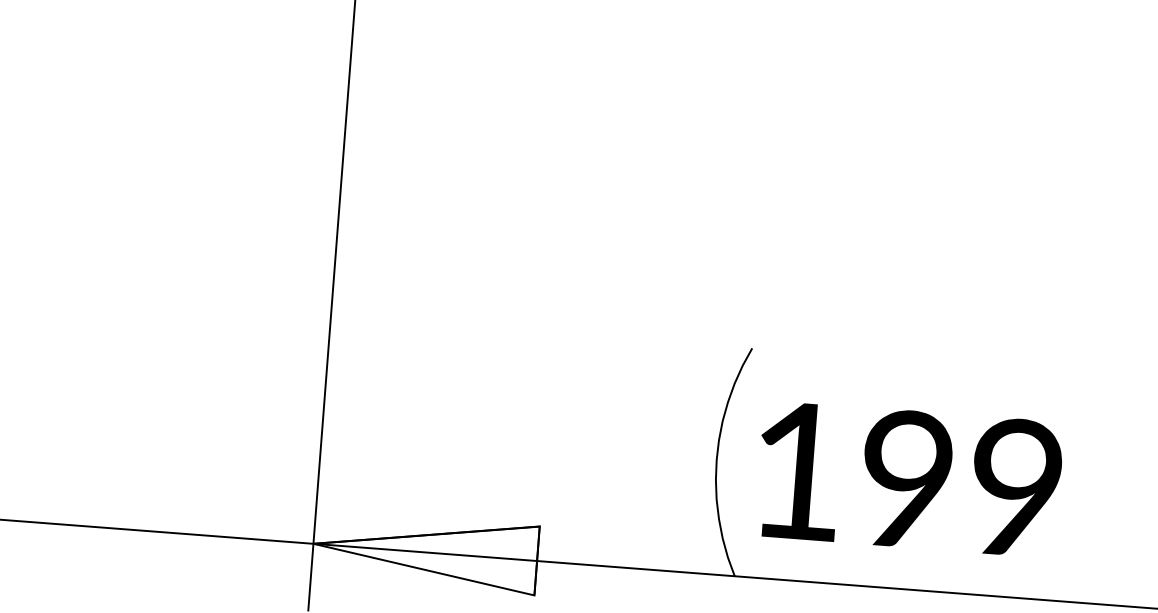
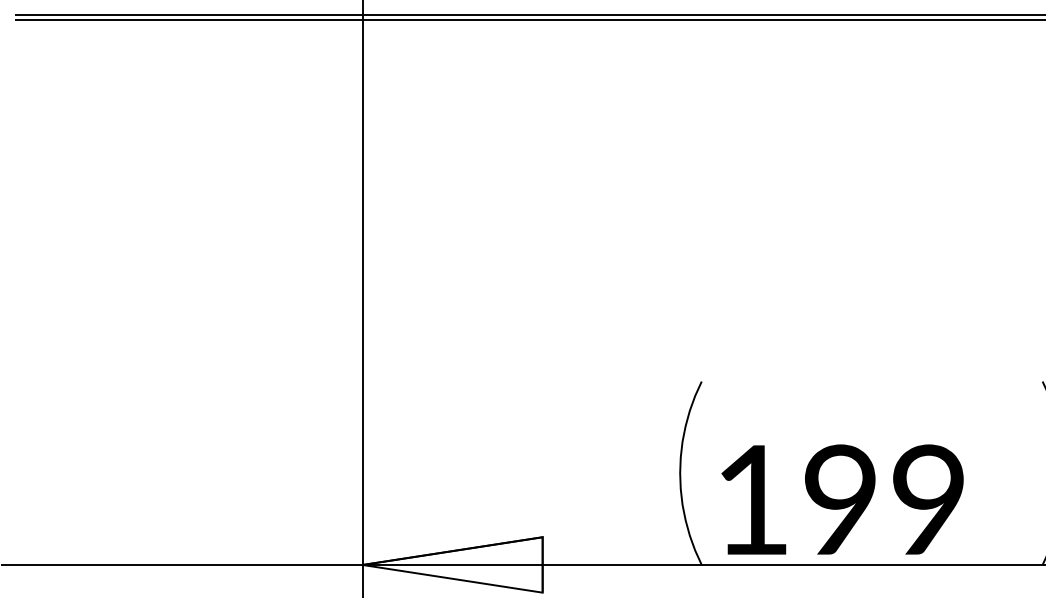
text: (909, 479) -> (842, 499), moved

